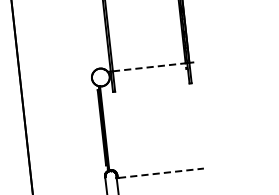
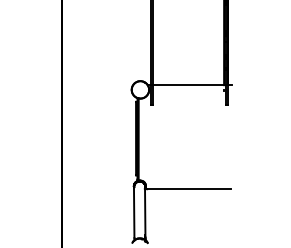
line: (149, 67) -> (188, 85), dashed -> solid
line: (161, 173) -> (188, 189), dashed -> solid

